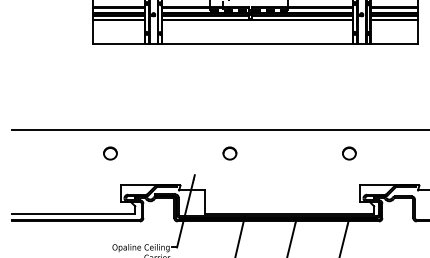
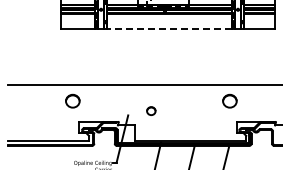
line: (257, 43) -> (169, 28), solid -> dashed
part: (110, 152) -> (72, 100), size x1.6
part: (230, 152) -> (151, 110), moved
part: (348, 152) -> (229, 100), size x1.6

